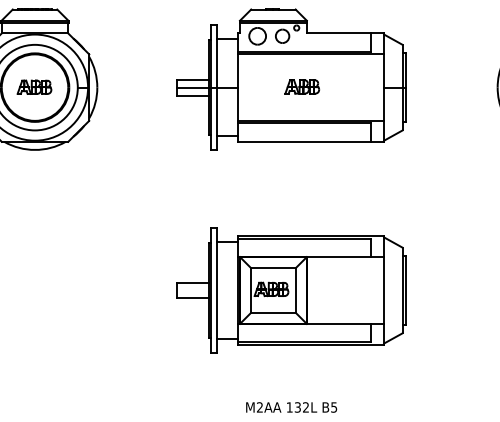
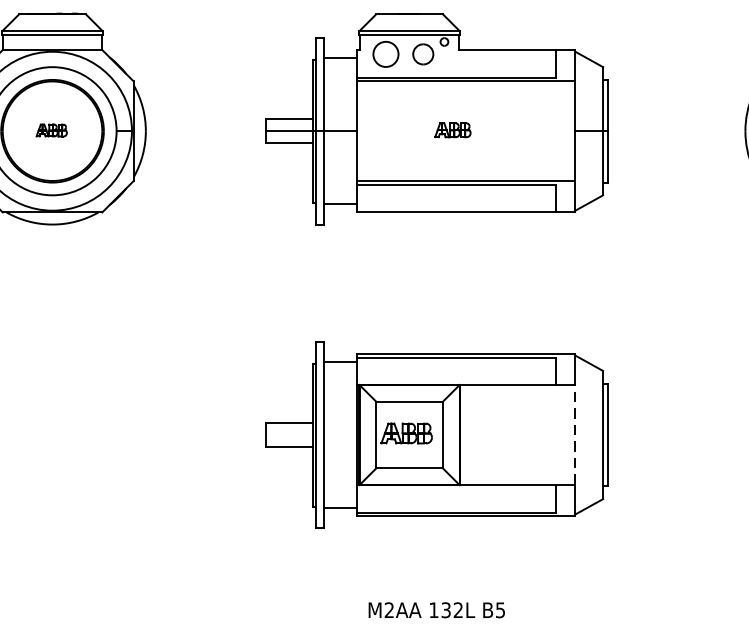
part: (34, 86) -> (51, 129), size x0.6
part: (302, 86) -> (453, 129), size x0.7
line: (384, 290) -> (575, 435), solid -> dashed

